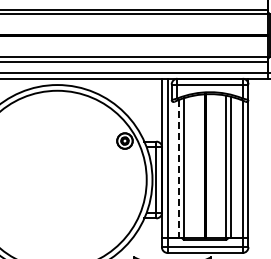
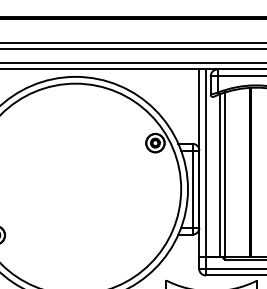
line: (179, 168) -> (219, 175), dashed -> solid

